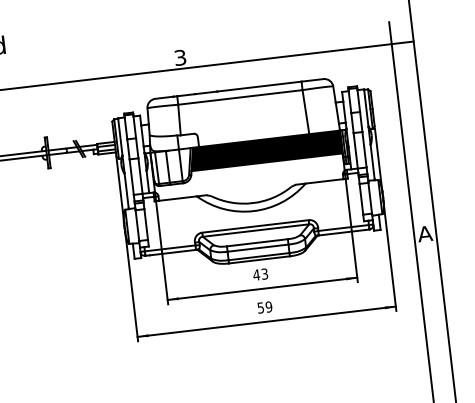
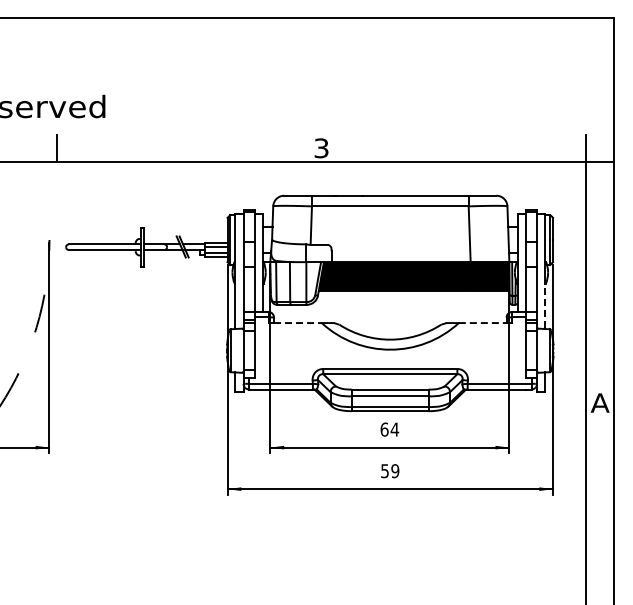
line: (372, 161) -> (545, 305), solid -> dashed
line: (324, 181) -> (482, 323), solid -> dashed
line: (177, 198) -> (297, 323), solid -> dashed
text: (260, 274) -> (389, 429), 43 -> 64

